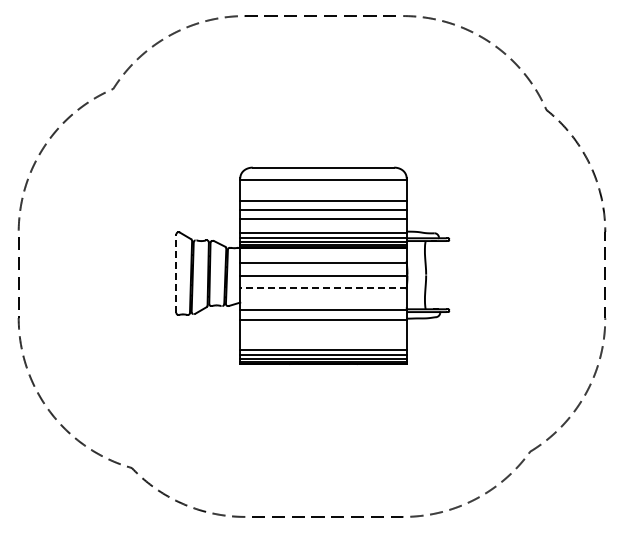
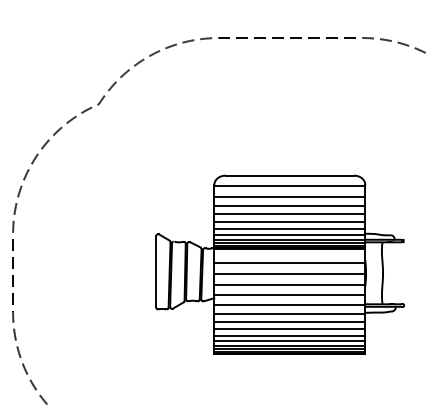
line: (323, 190) -> (289, 196), added
line: (323, 226) -> (289, 229), added
line: (176, 273) -> (156, 271), dashed -> solid
line: (322, 287) -> (288, 284), dashed -> solid
line: (323, 299) -> (289, 295), added
line: (323, 328) -> (289, 321), added
line: (323, 336) -> (289, 328), added
line: (323, 343) -> (289, 335), added

